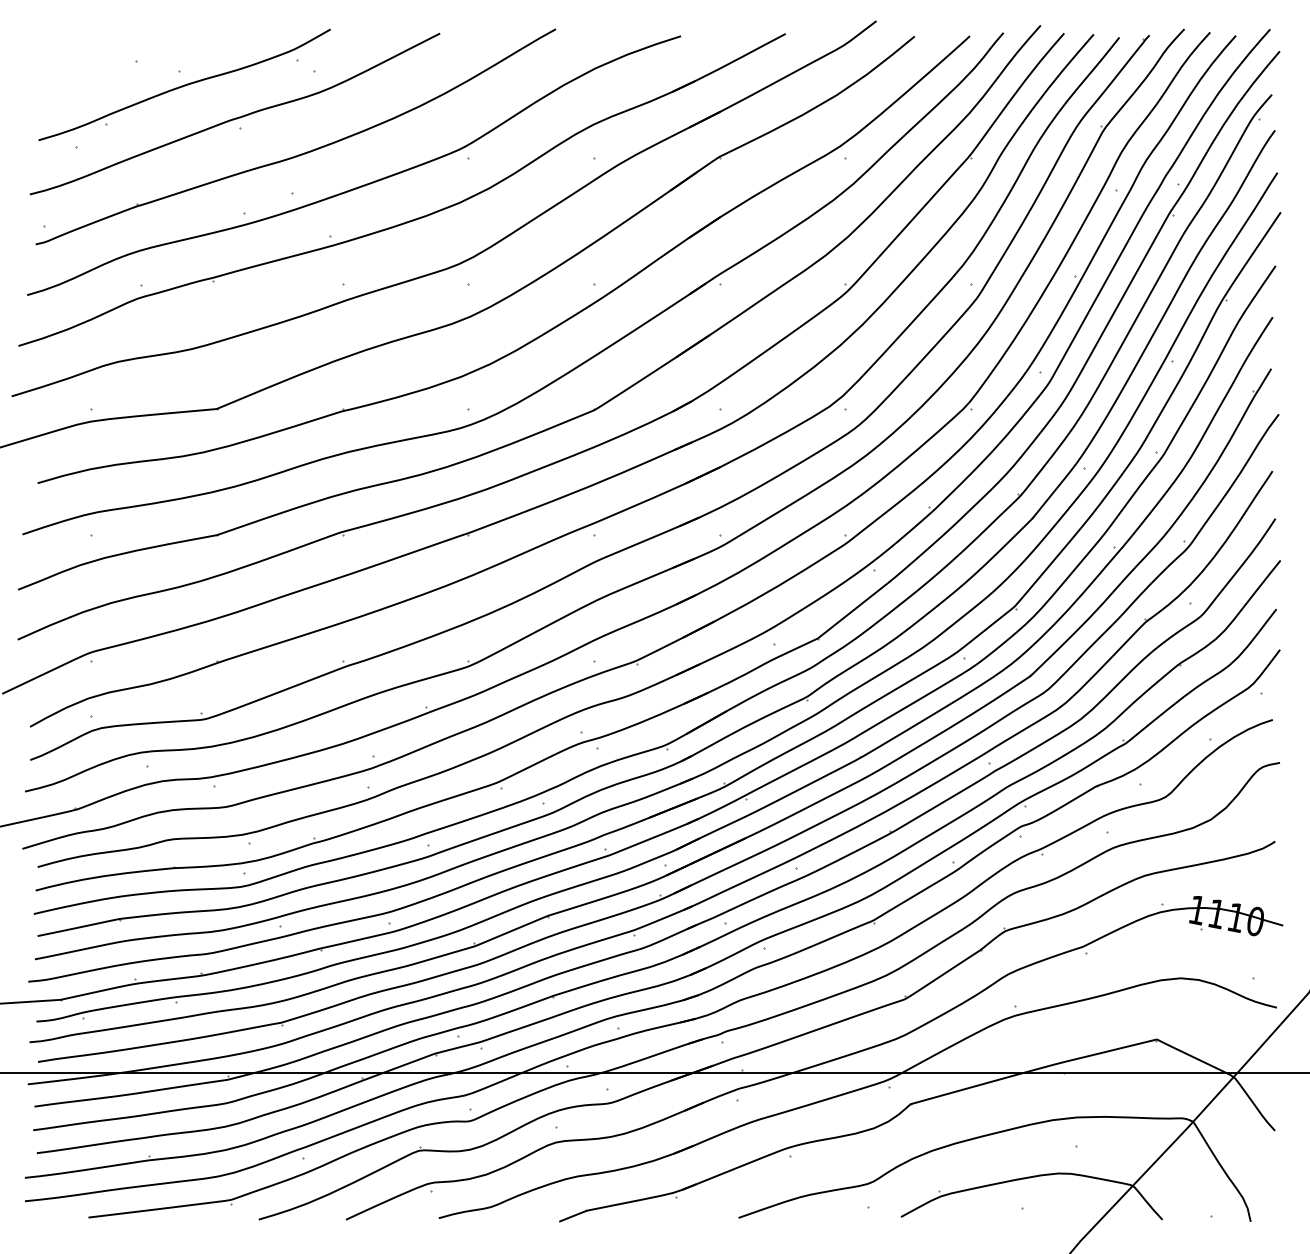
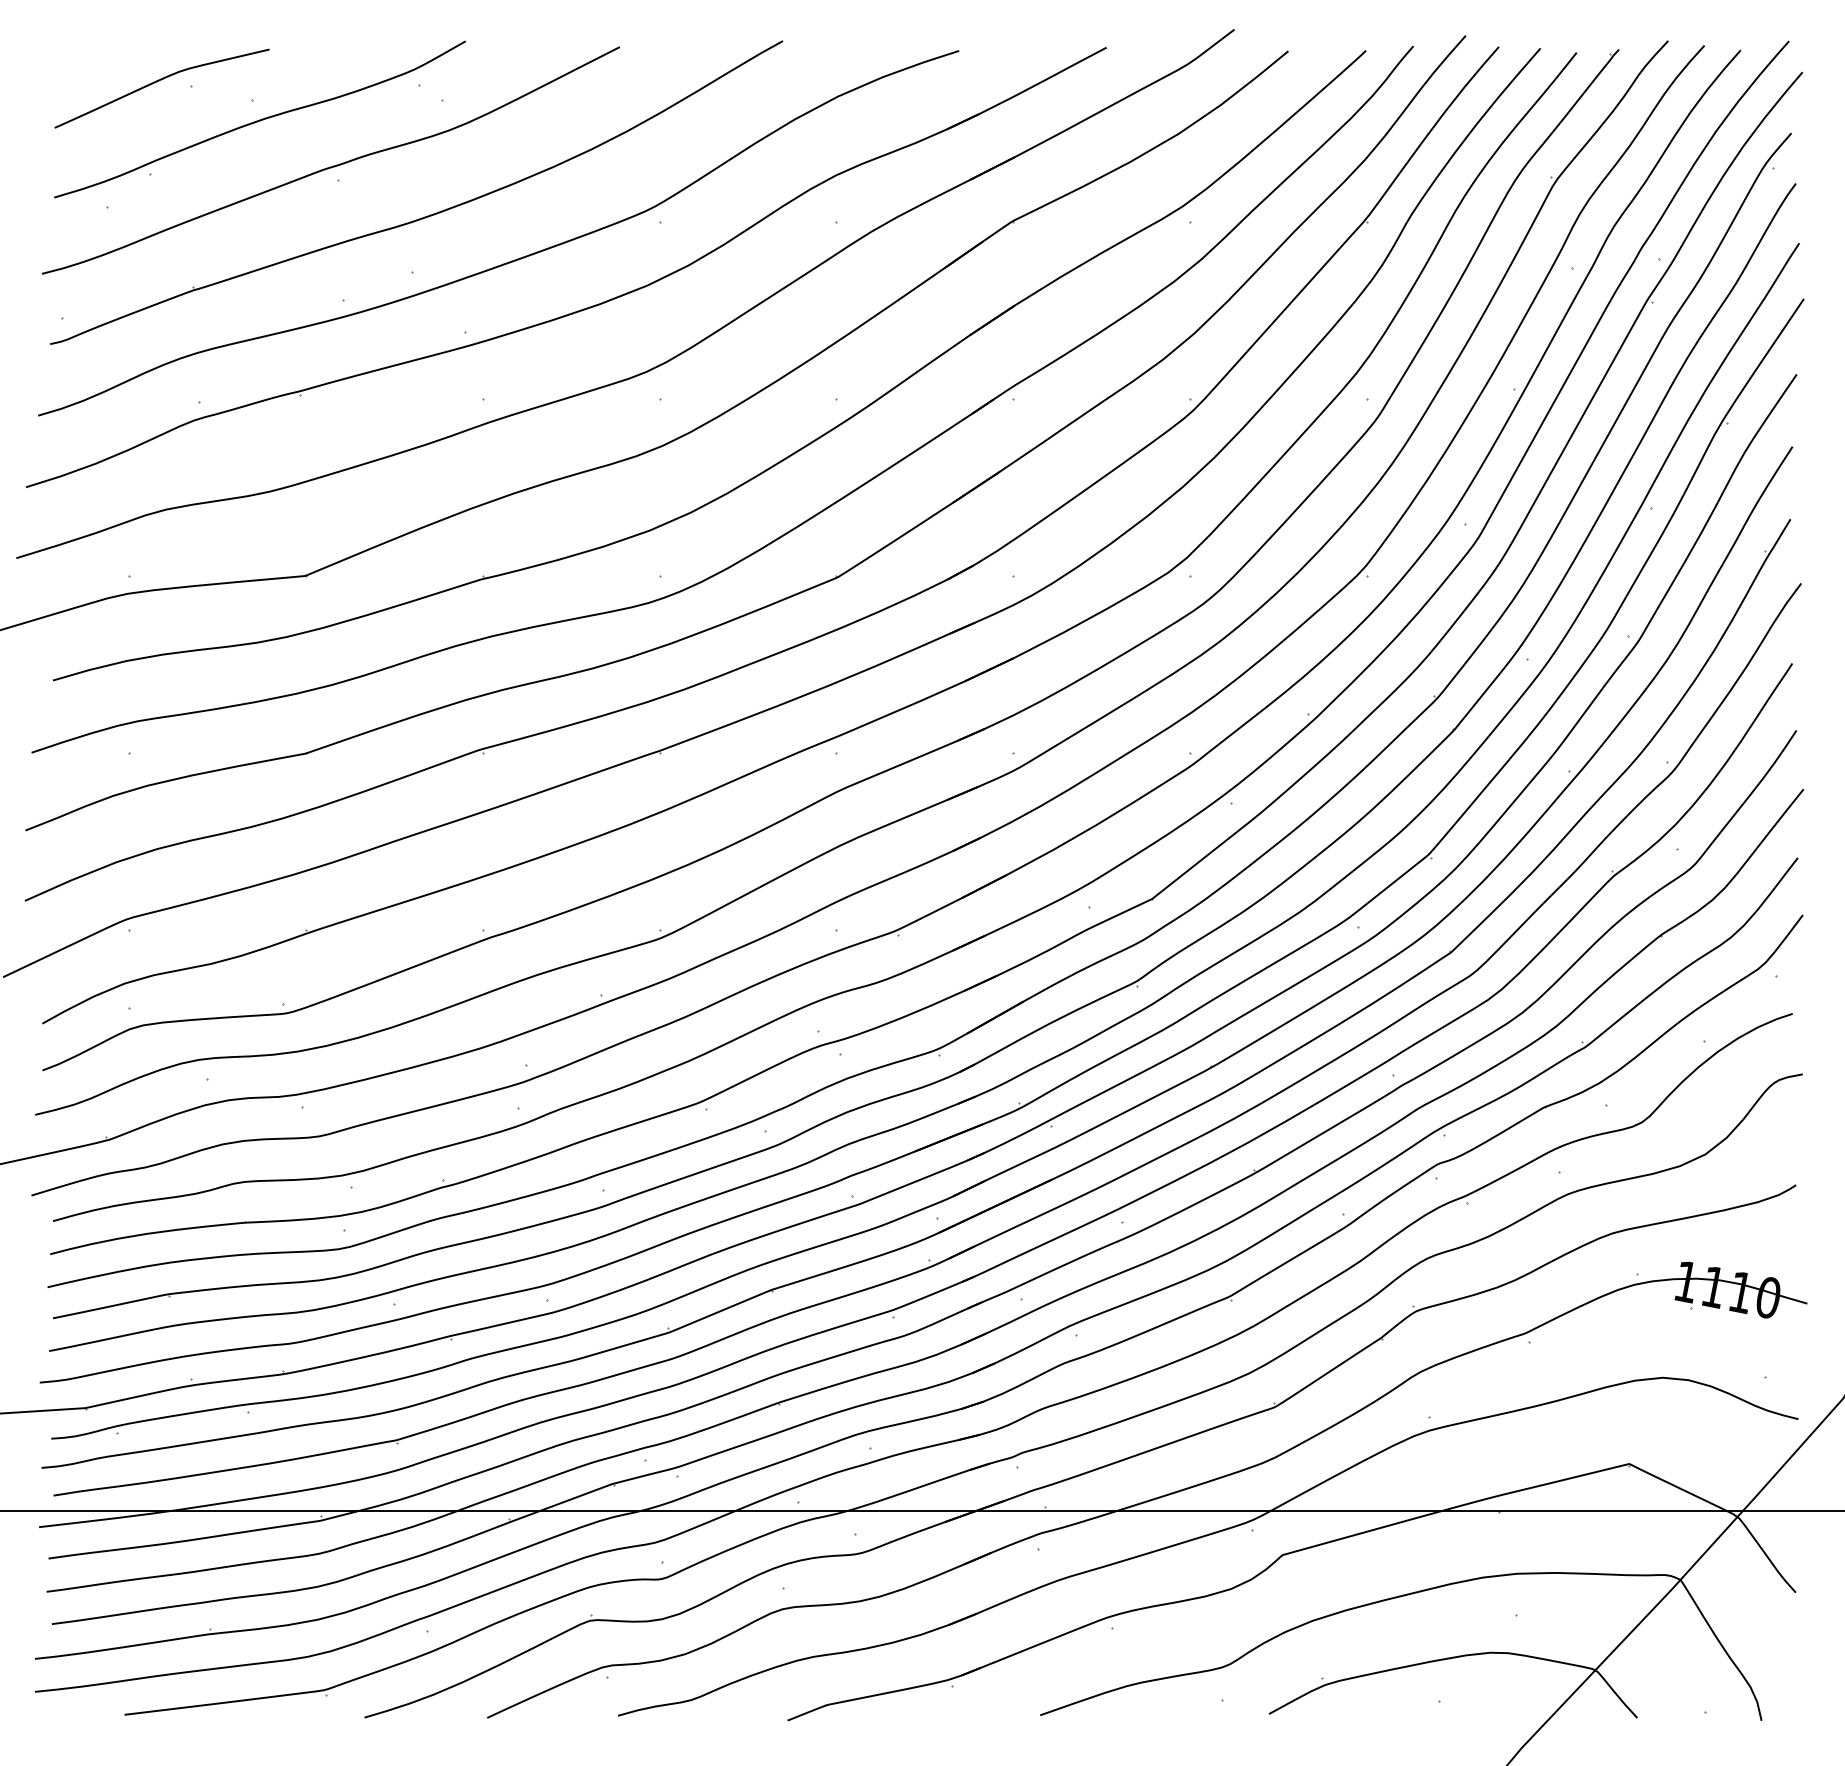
curve: (111, 58) -> (157, 82), added

